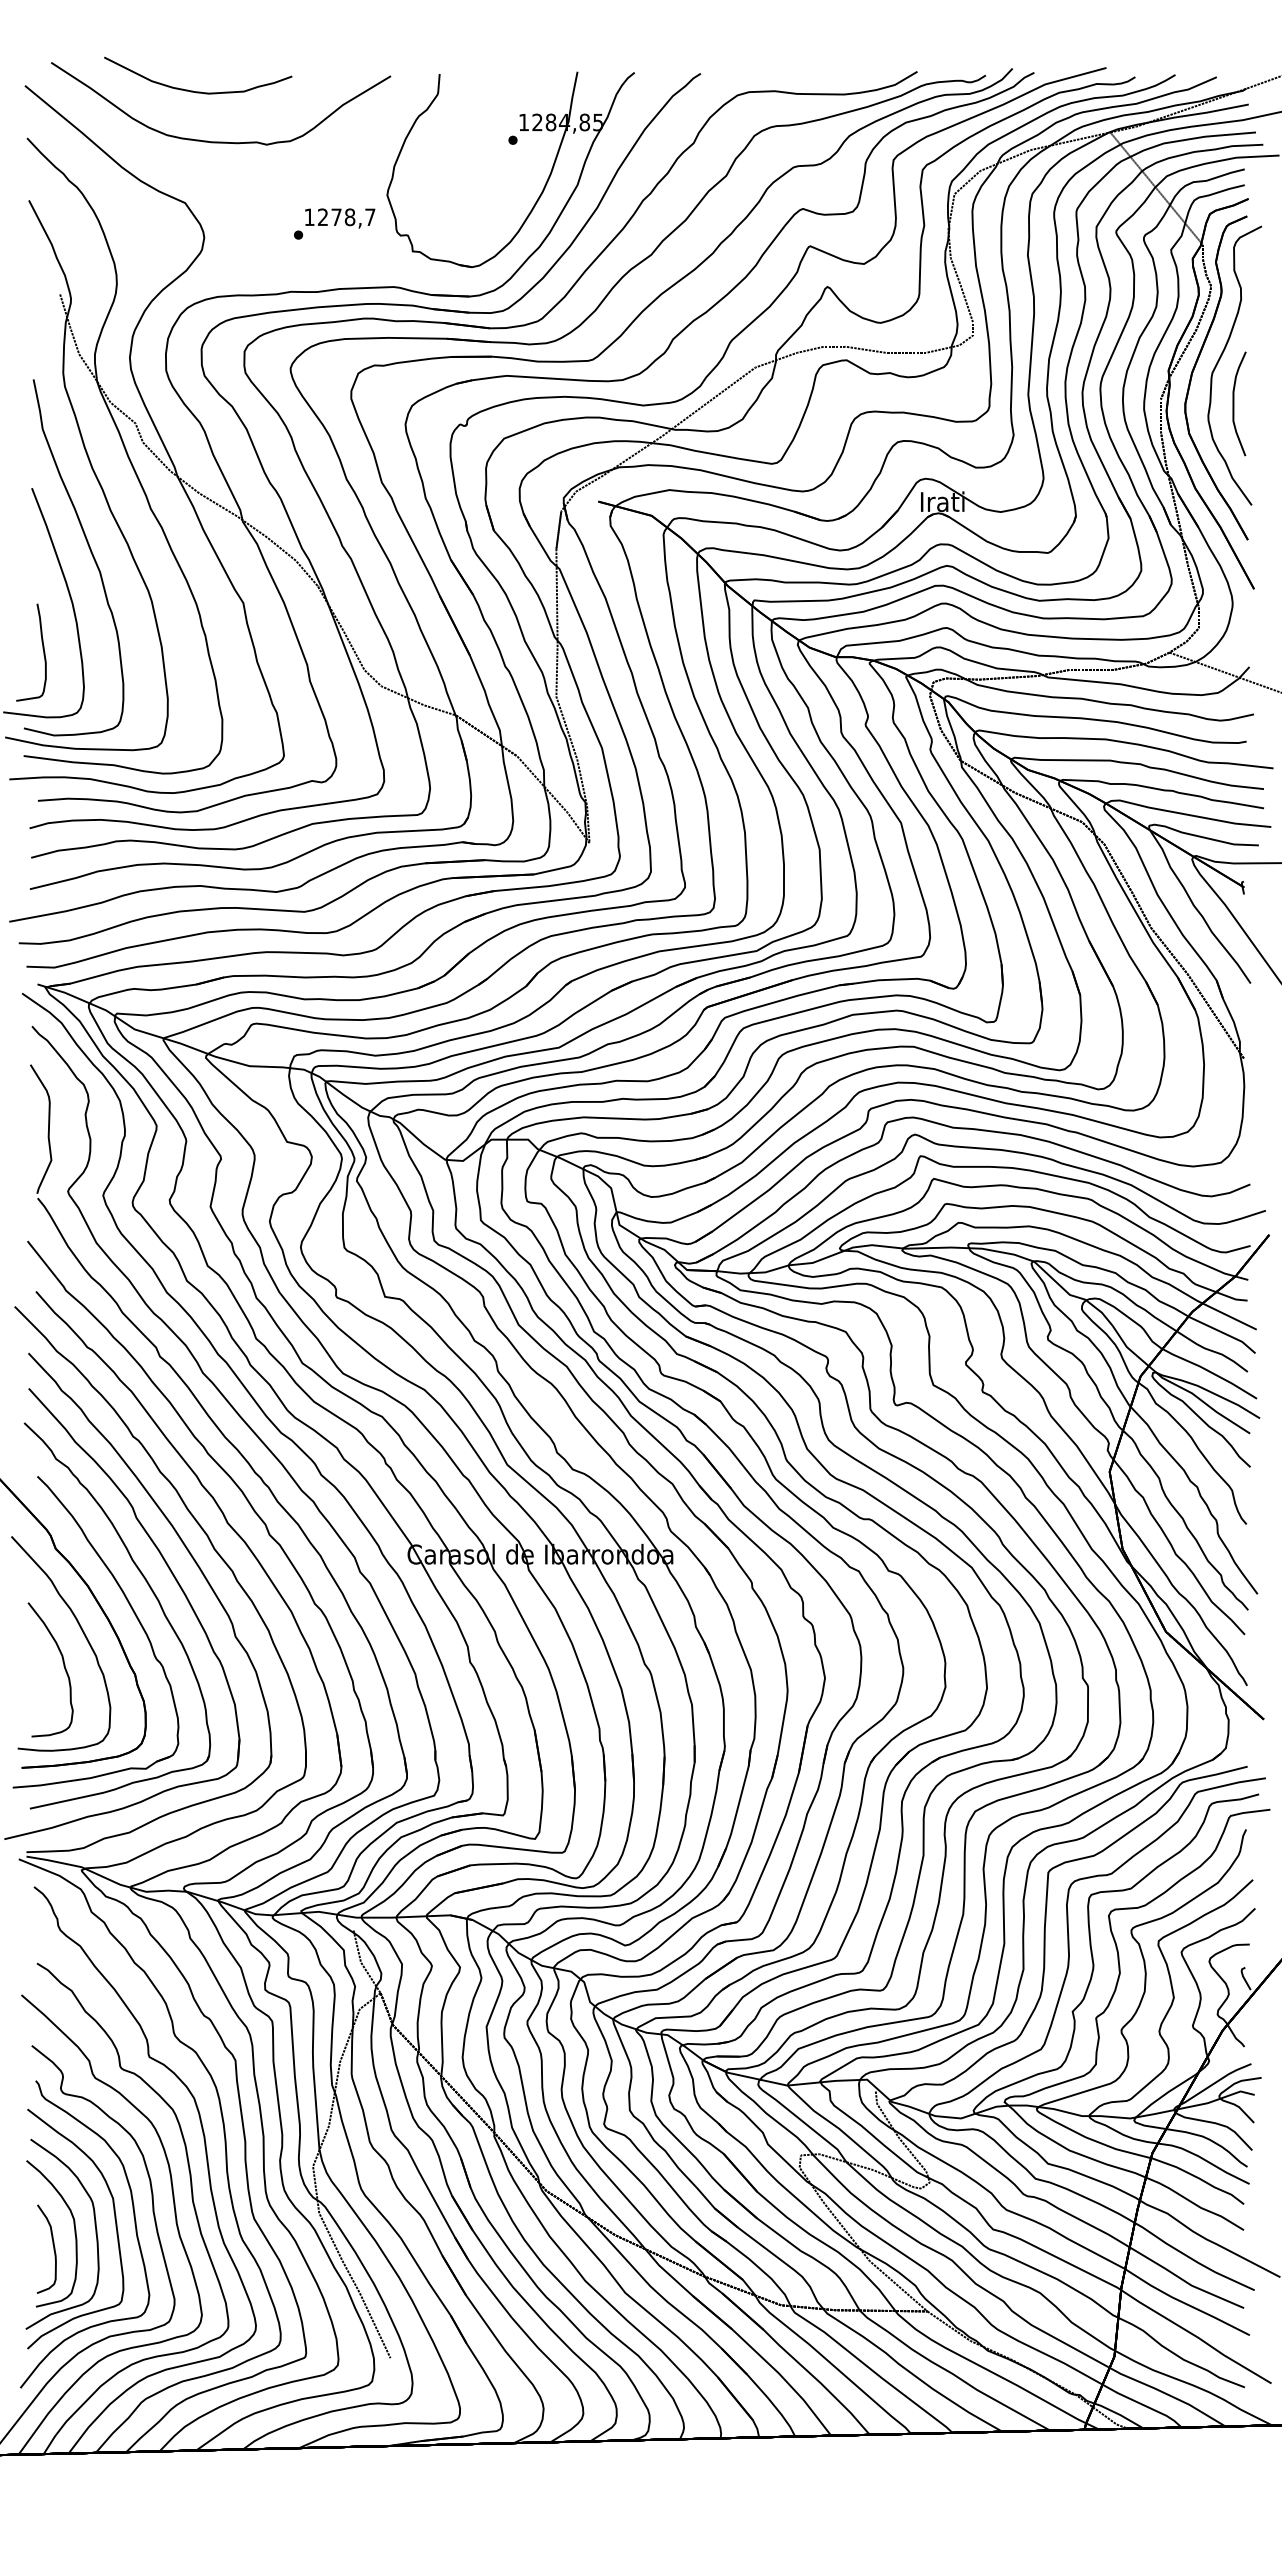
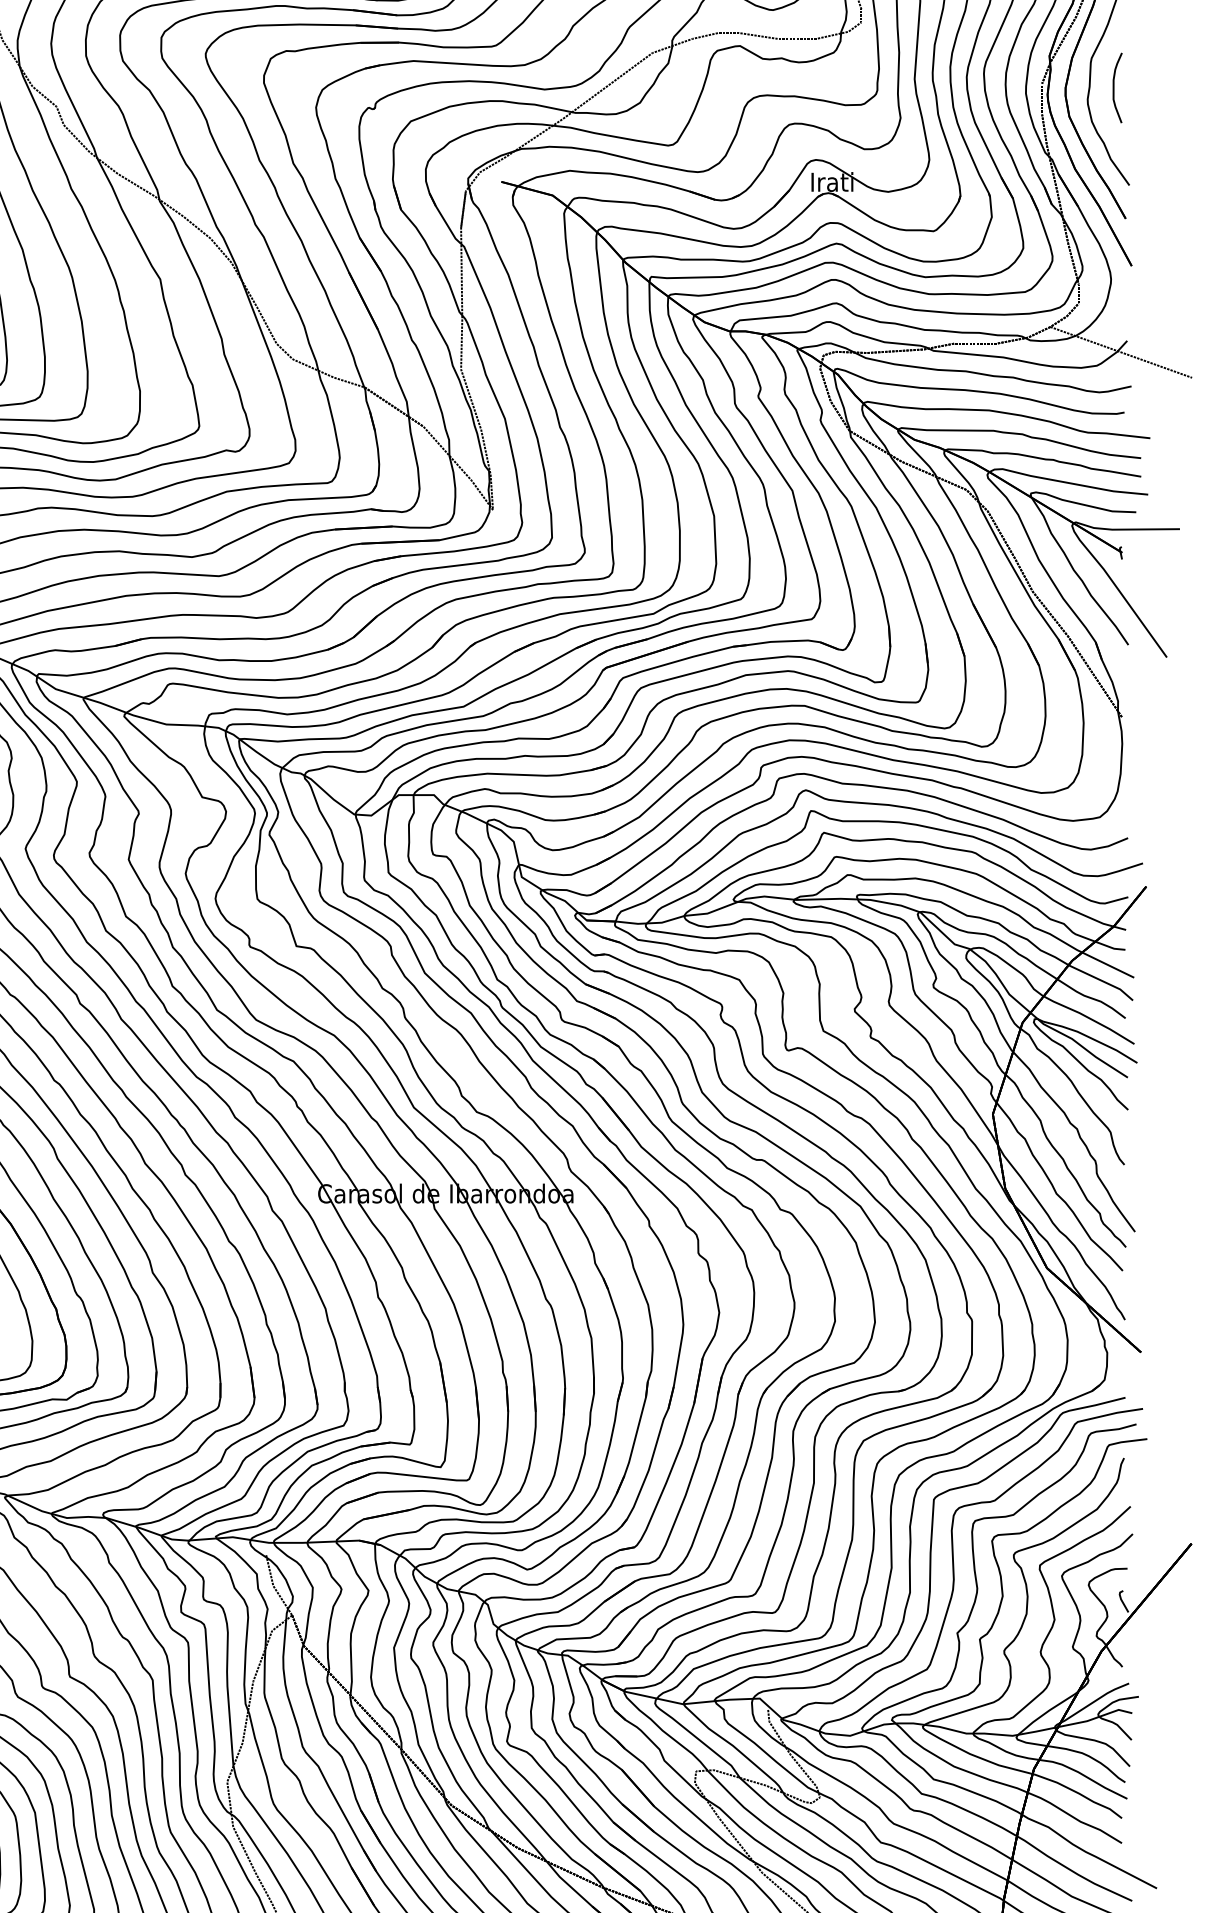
part: (1239, 403) -> (1117, 87), size x0.7

